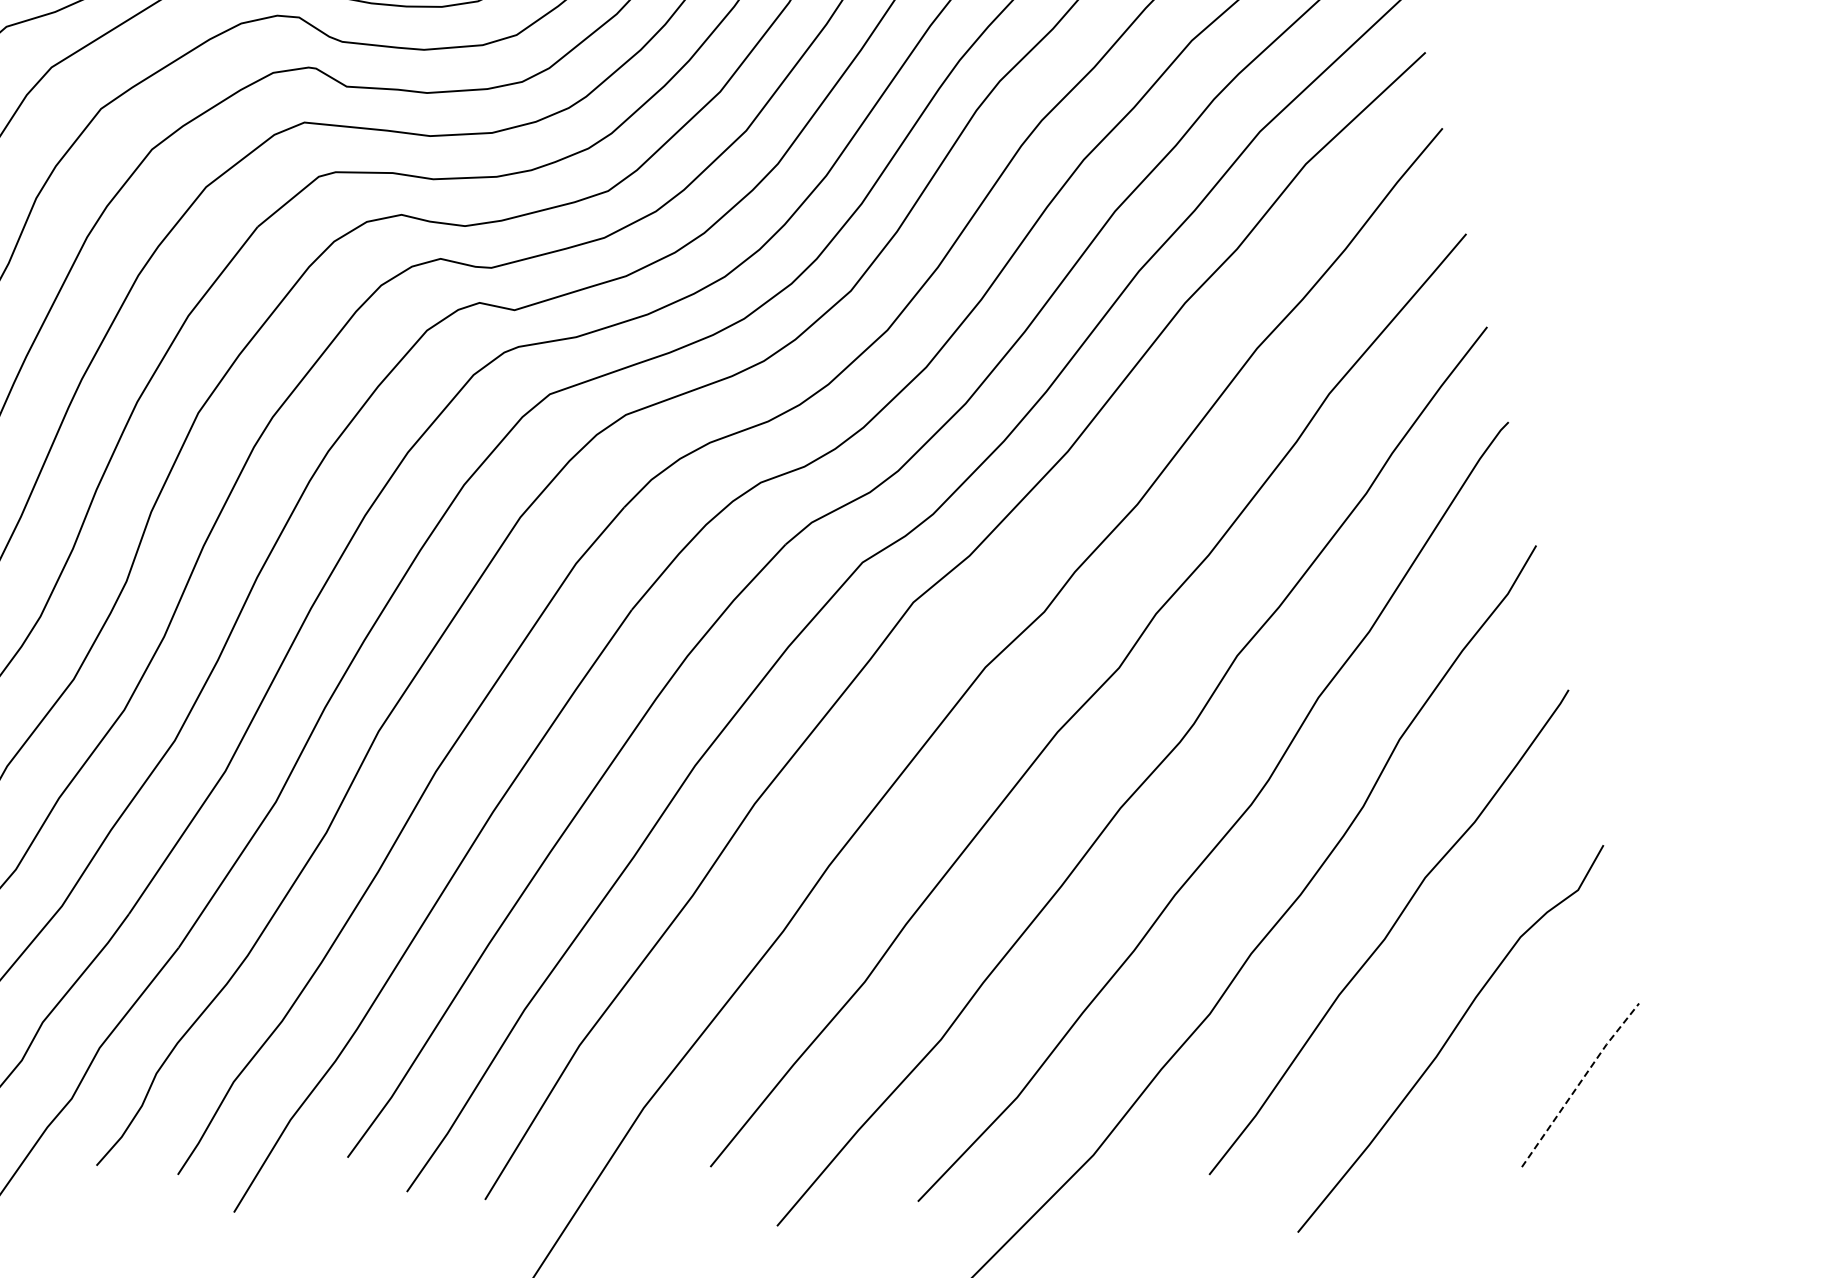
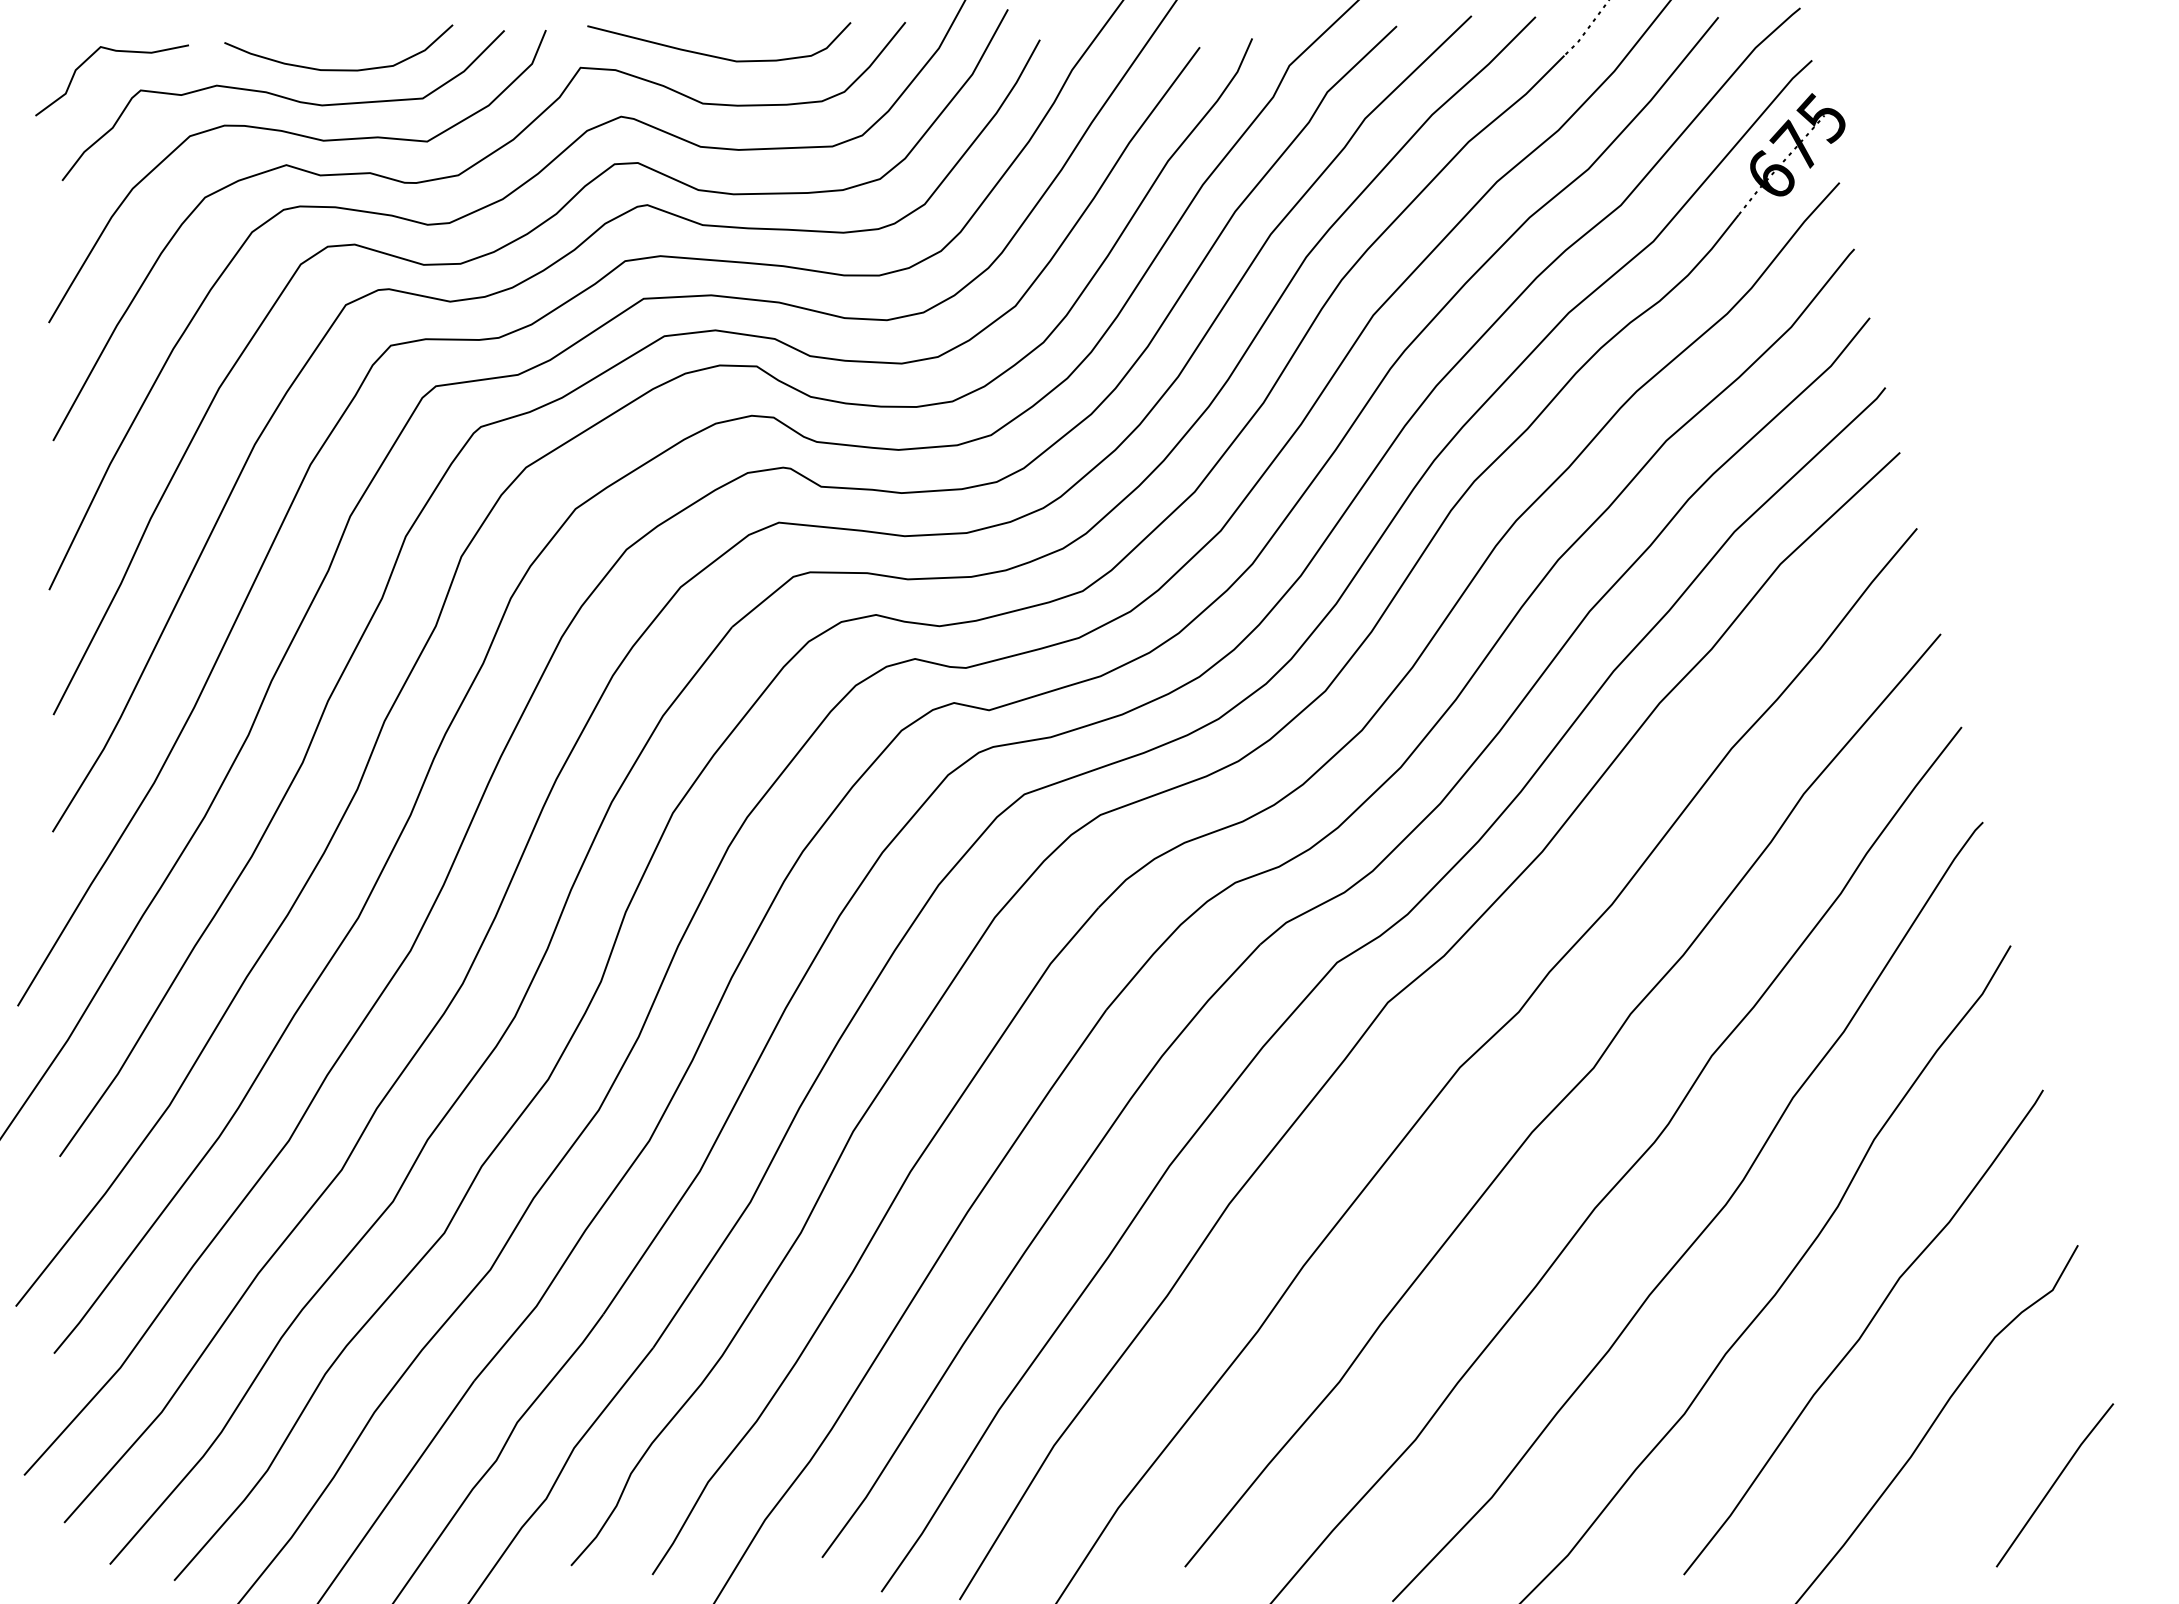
line: (1579, 1083) -> (2054, 1483), dashed -> solid

